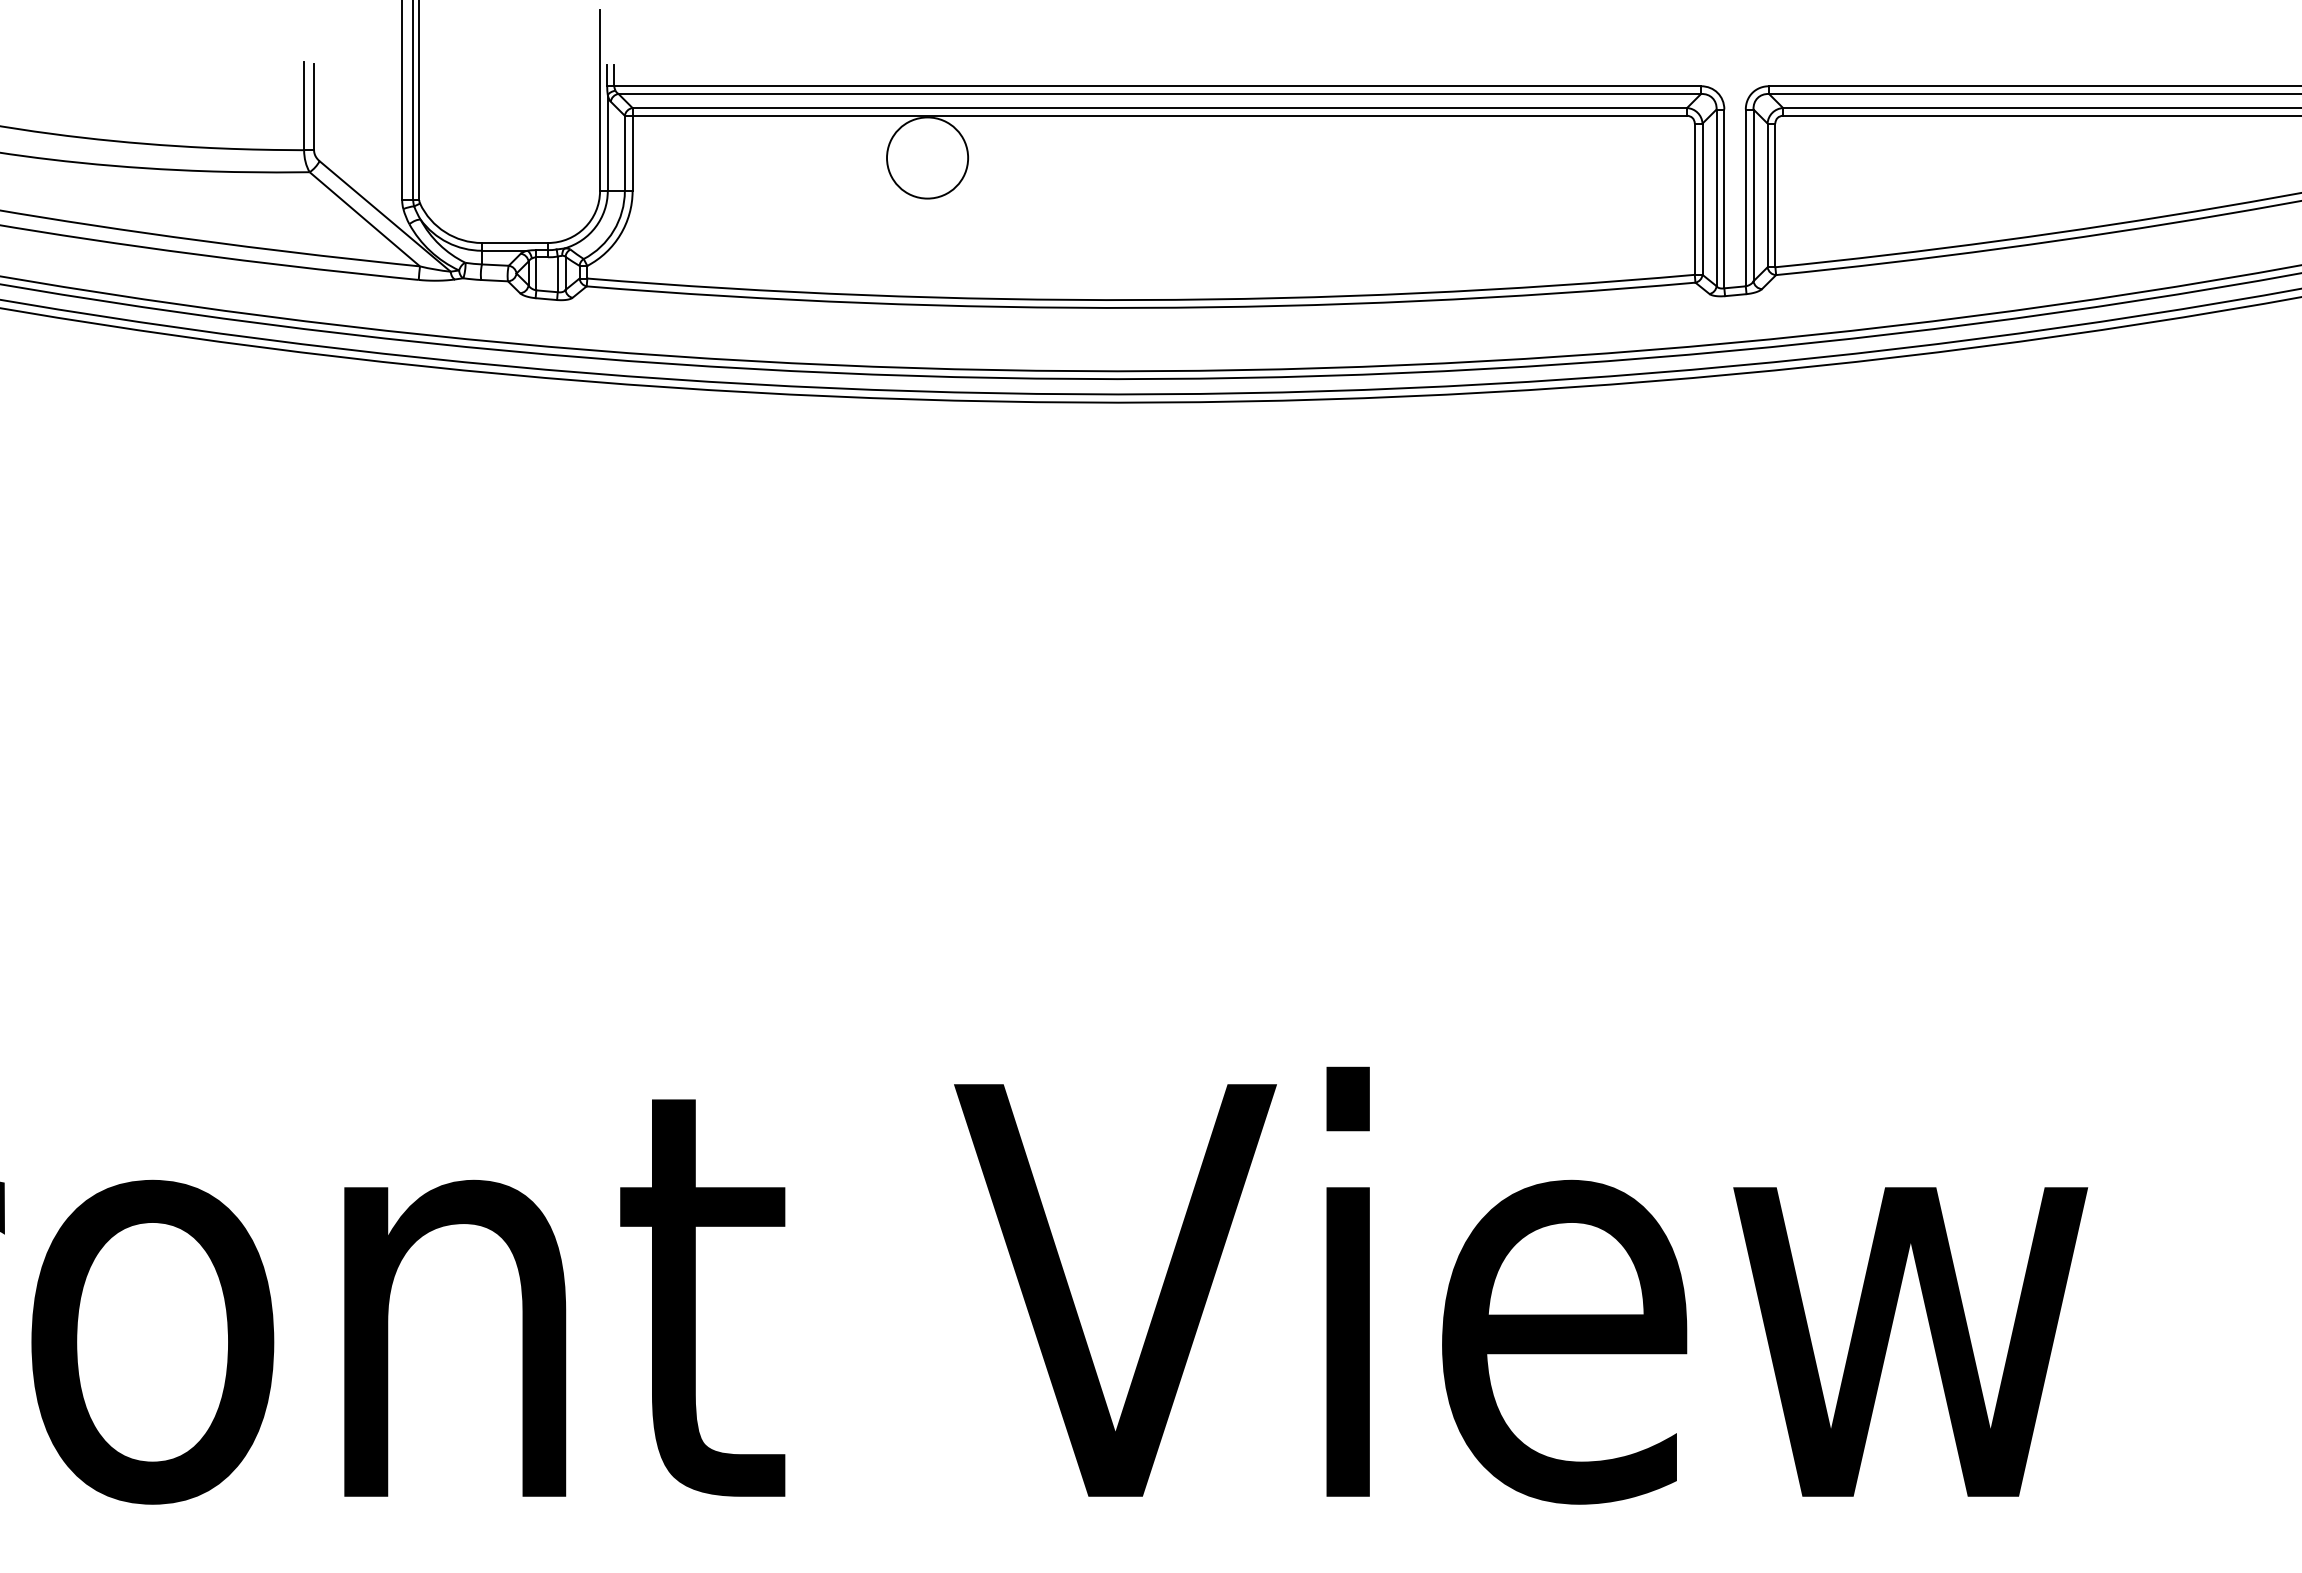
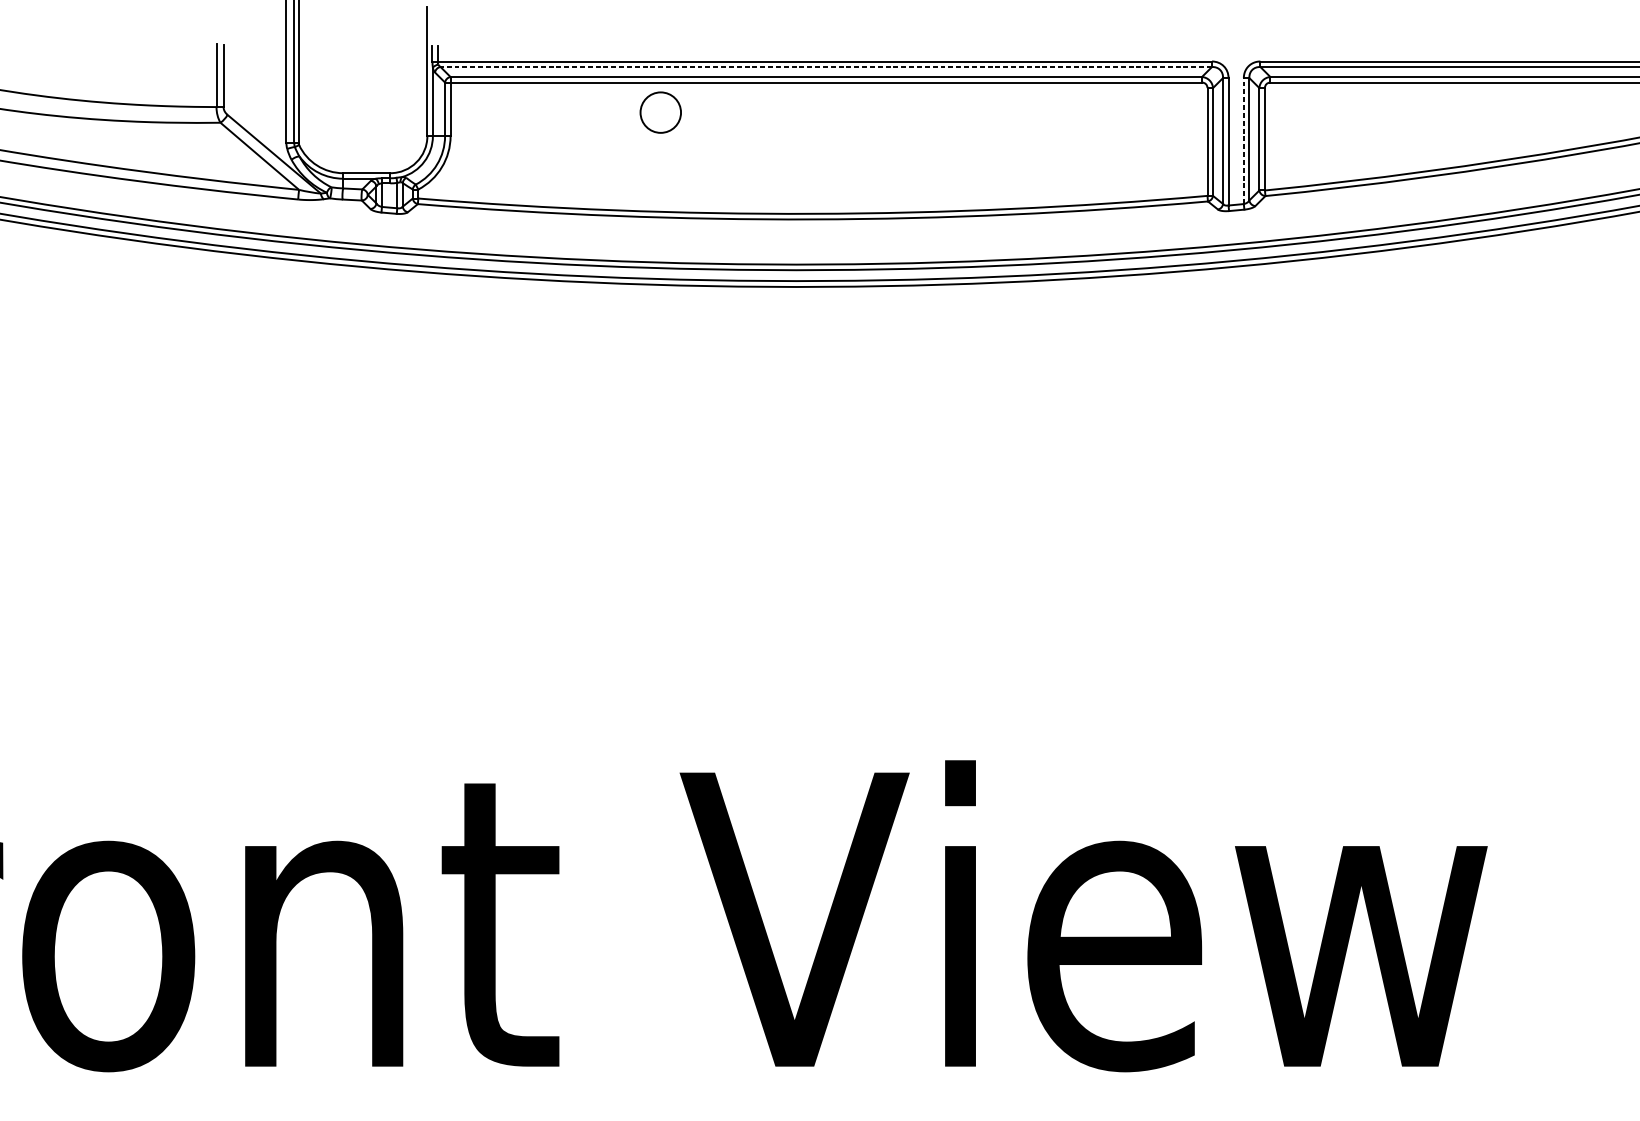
line: (1159, 94) -> (826, 67), solid -> dashed
circle: (927, 157) -> (660, 112), size x0.7
line: (1745, 197) -> (1243, 140), solid -> dashed

